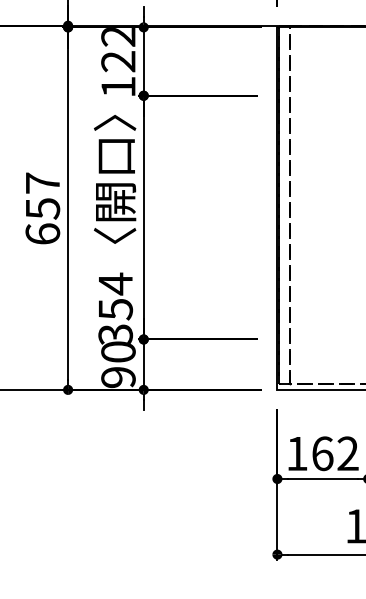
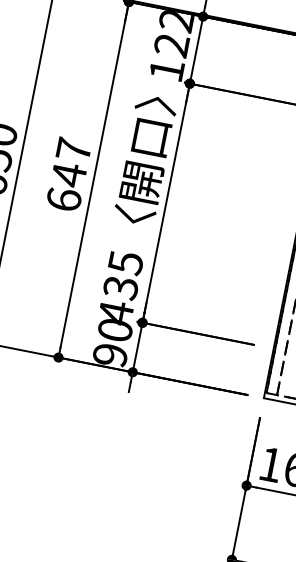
text: (43, 208) -> (69, 174), 657 -> 647
text: (115, 309) -> (120, 287), 354 -> 435

